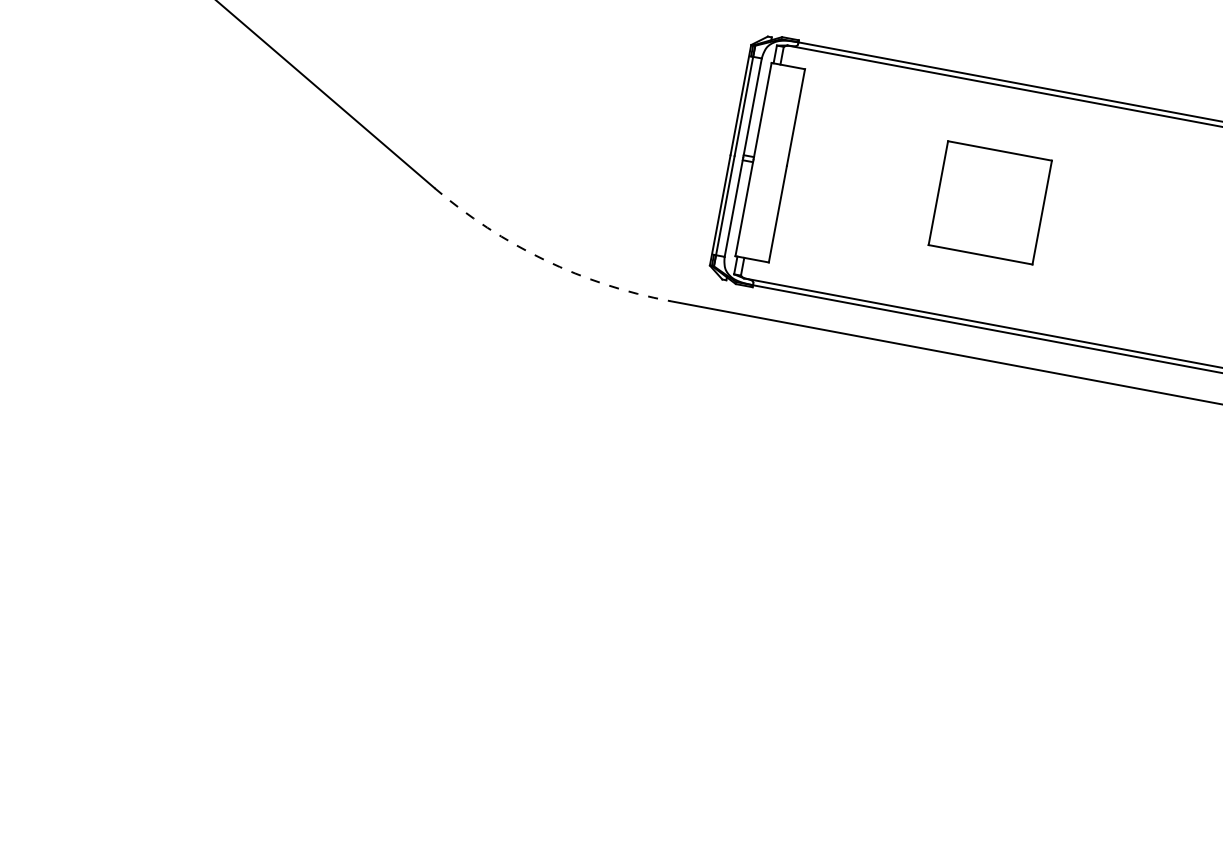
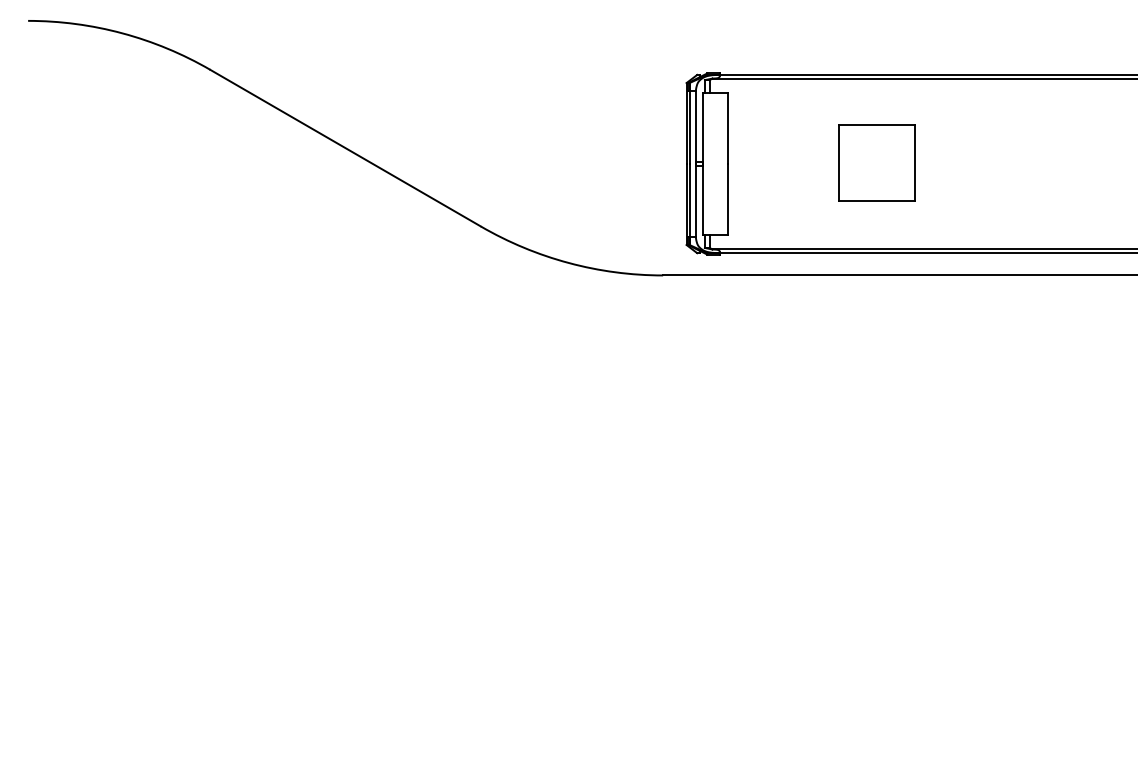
arc: (544, 260) -> (568, 263), dashed -> solid

